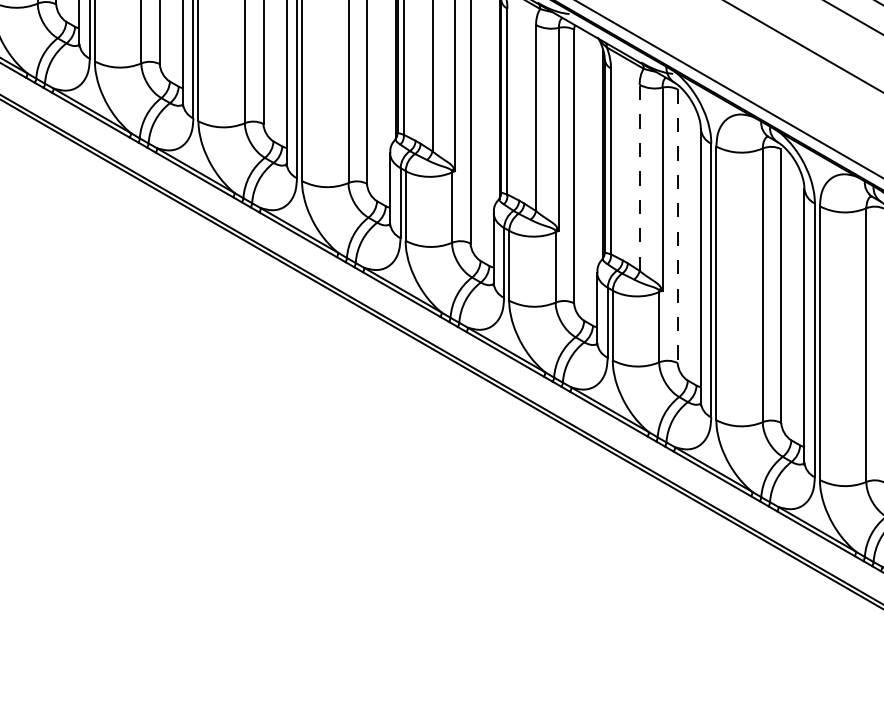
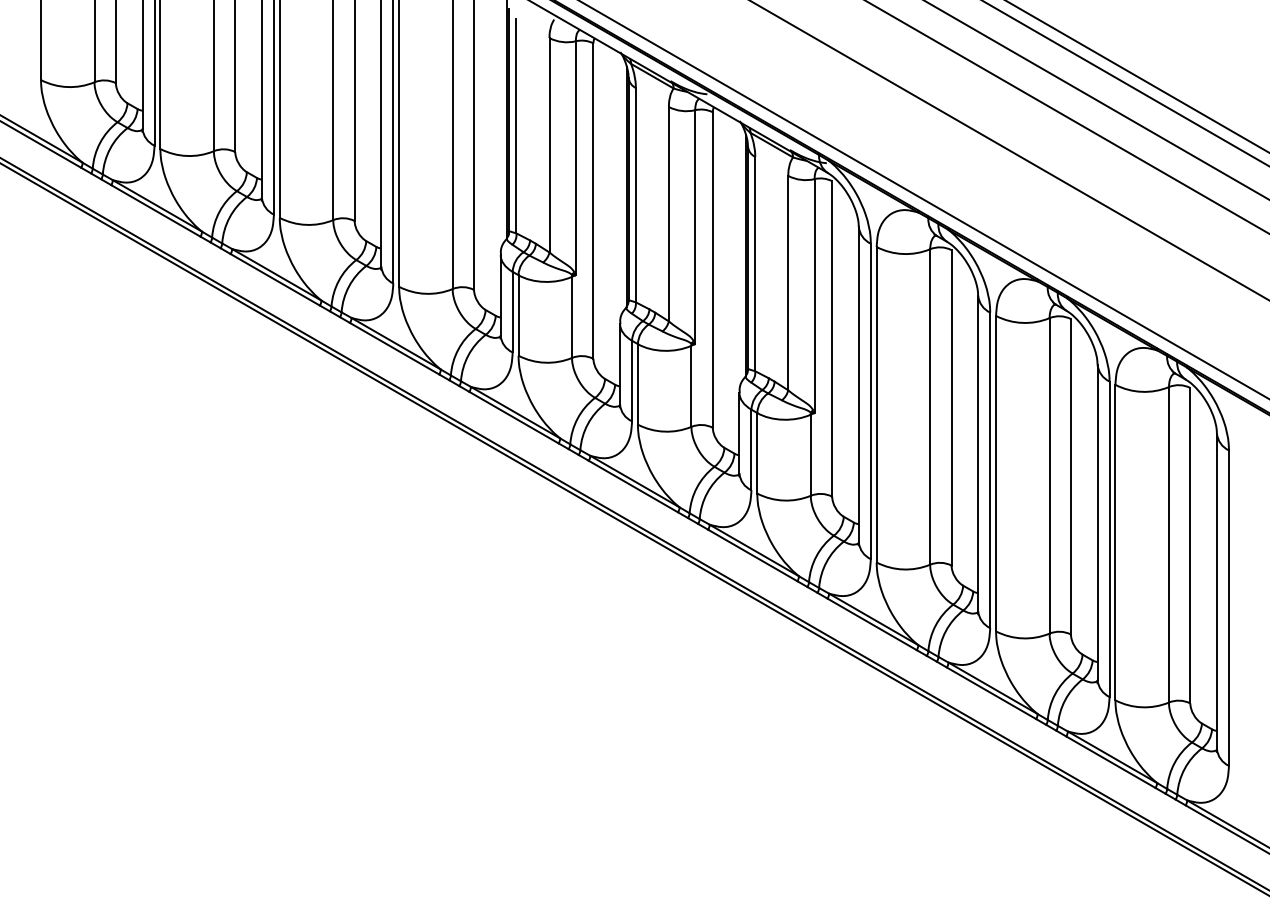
line: (639, 177) -> (788, 282), dashed -> solid
line: (678, 225) -> (832, 338), dashed -> solid

